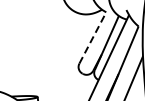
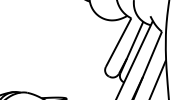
line: (92, 37) -> (118, 42), dashed -> solid

